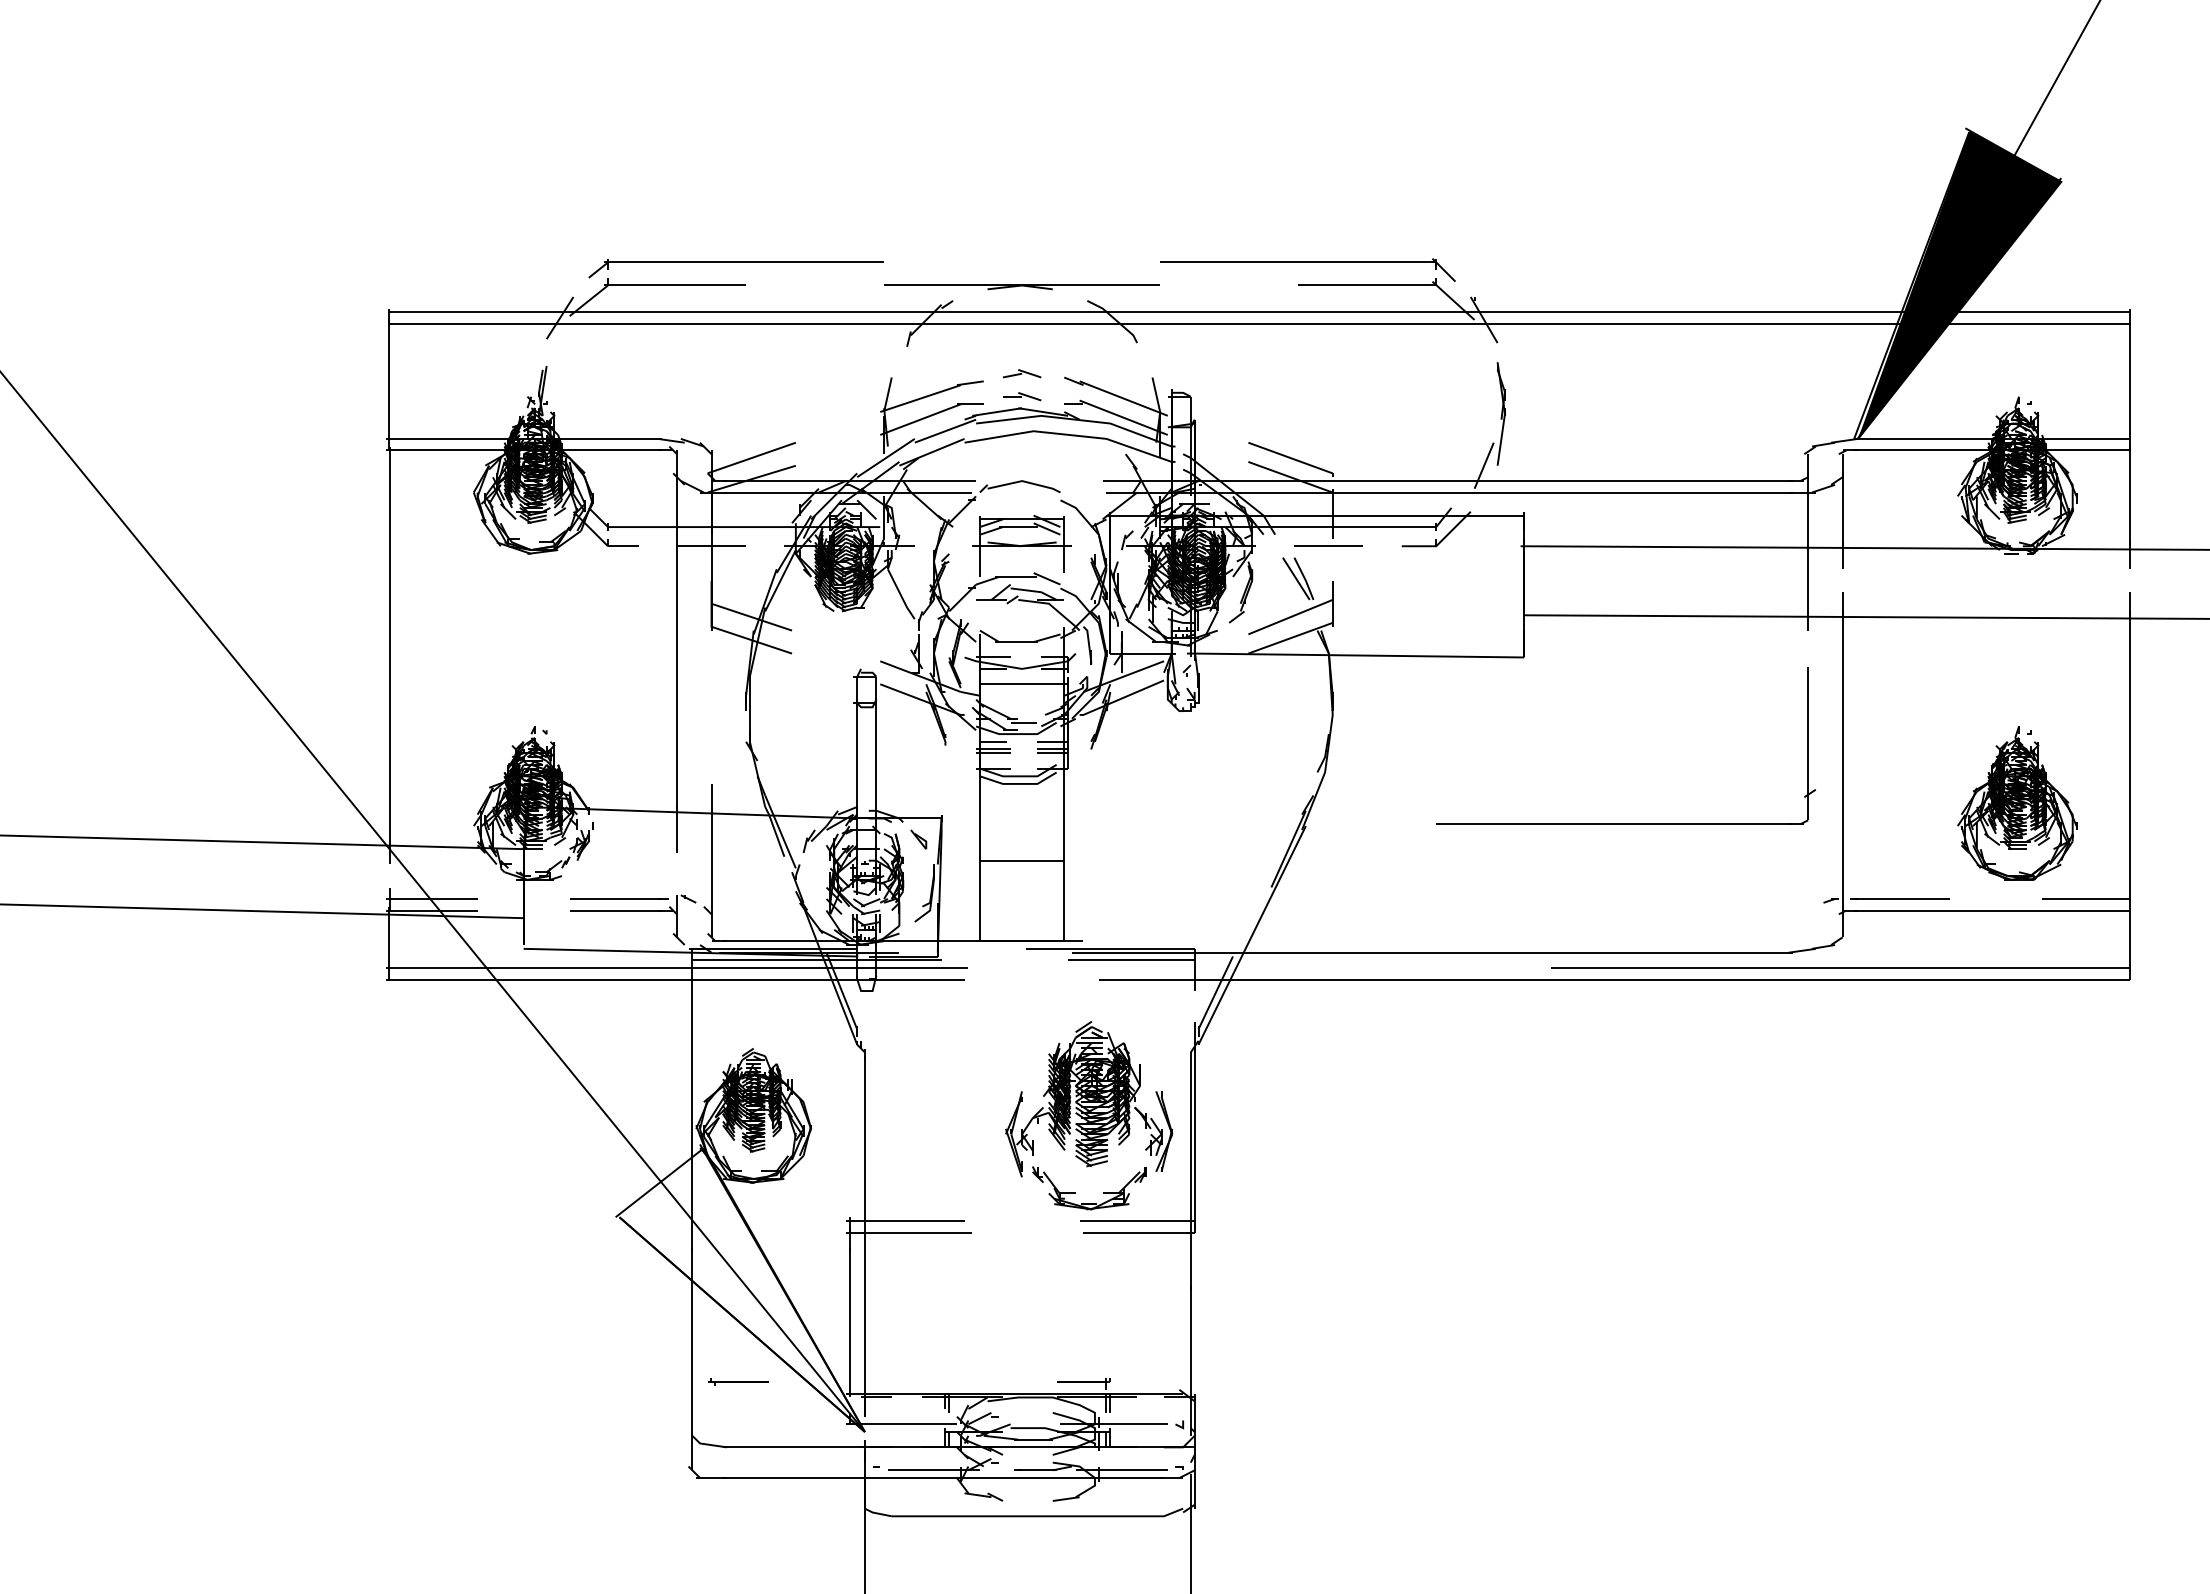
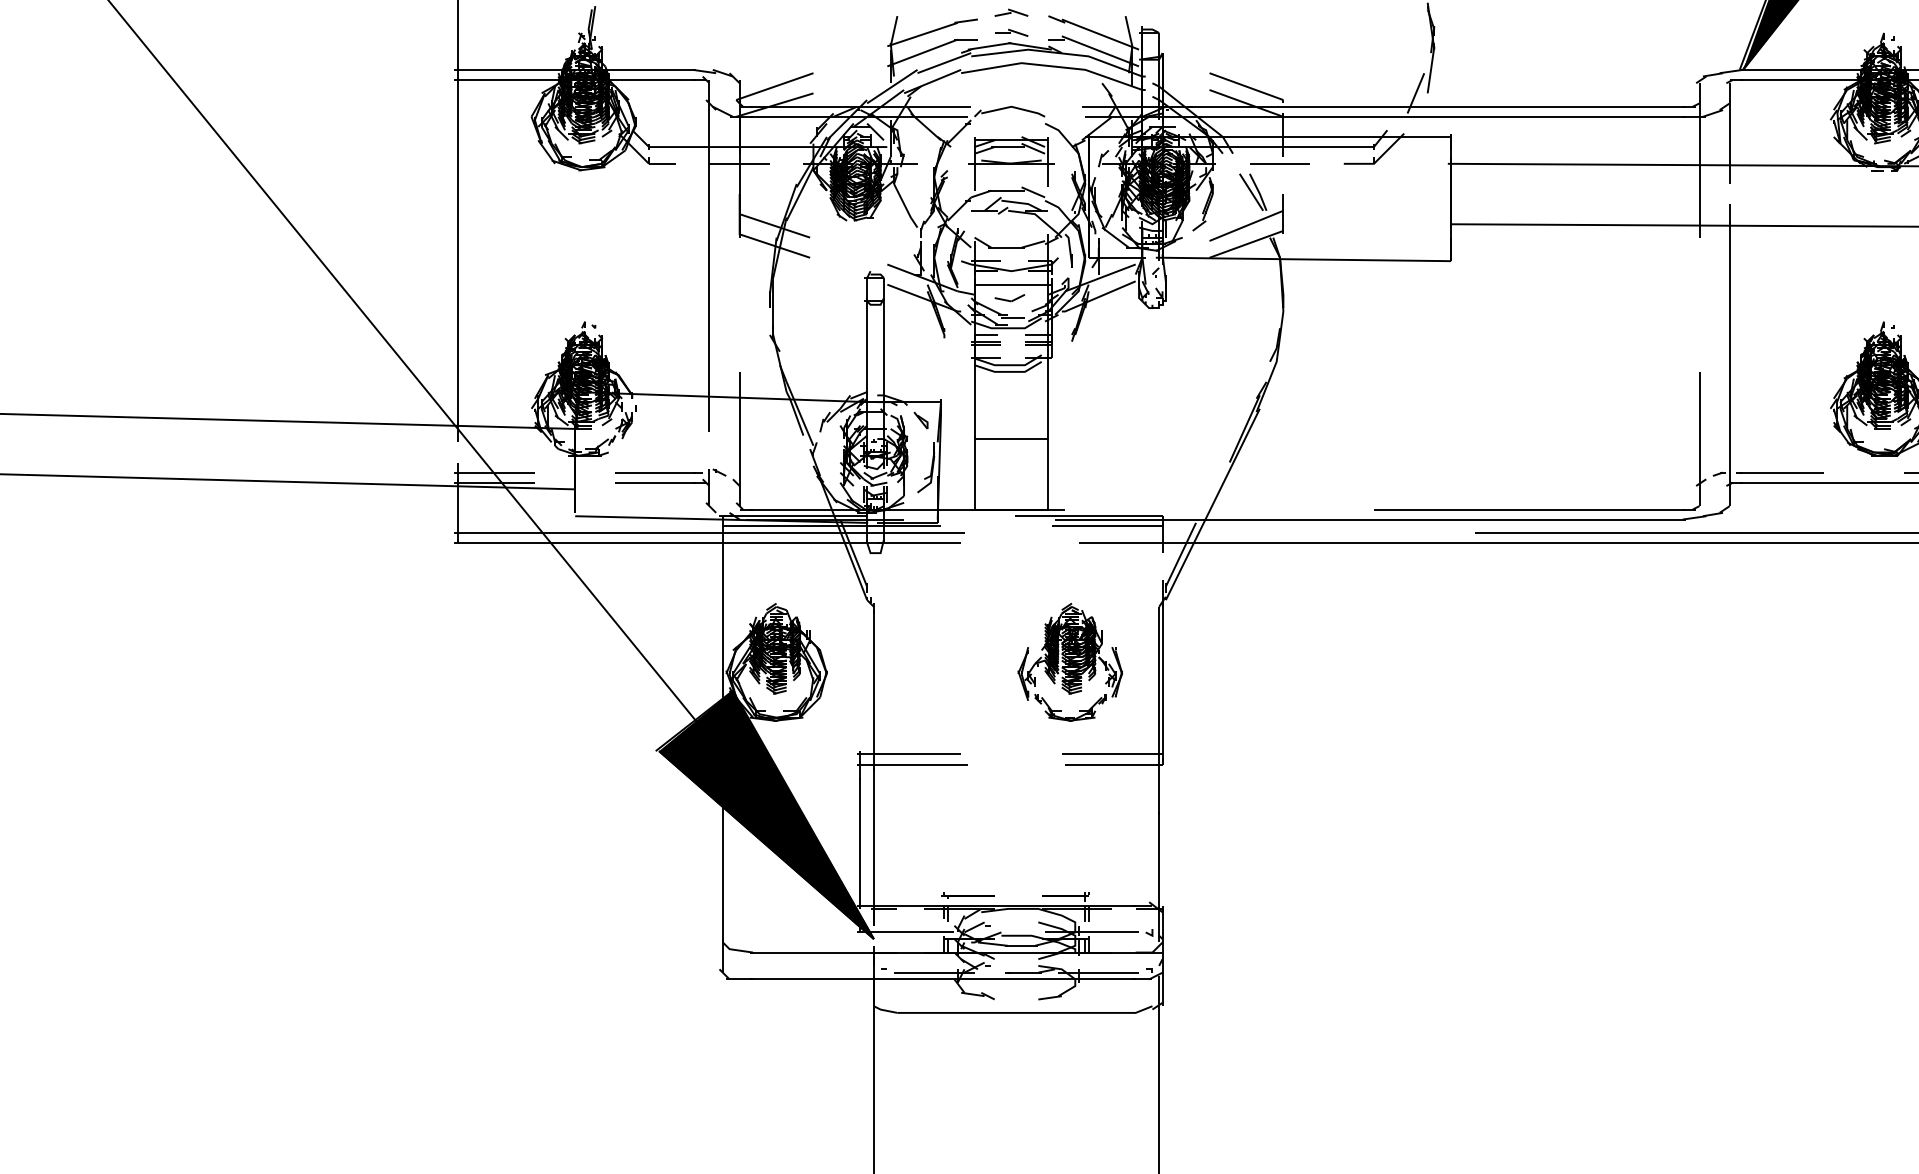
part: (1020, 699) -> (1010, 297), added
part: (1626, 823) -> (1540, 508), moved
part: (1089, 1115) -> (1070, 662), size x0.71
fill: (741, 1289) -> (765, 814), added
part: (738, 1381) -> (968, 894), moved

